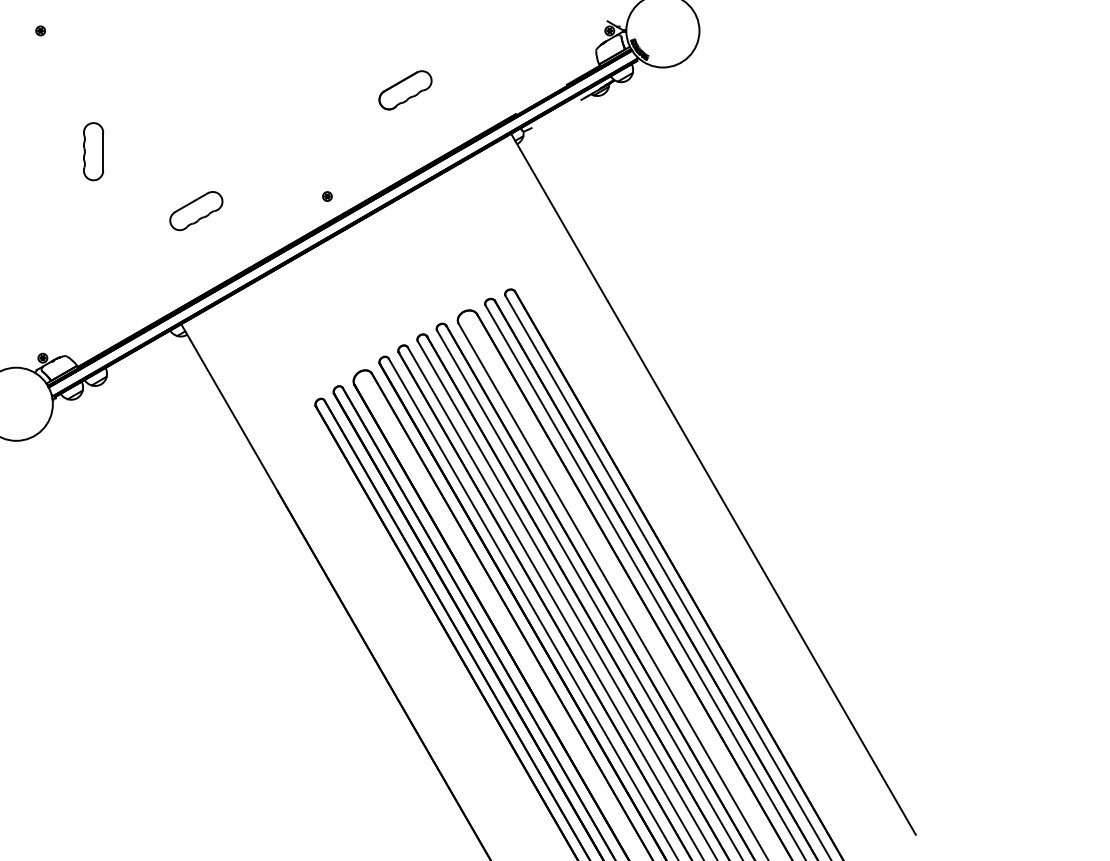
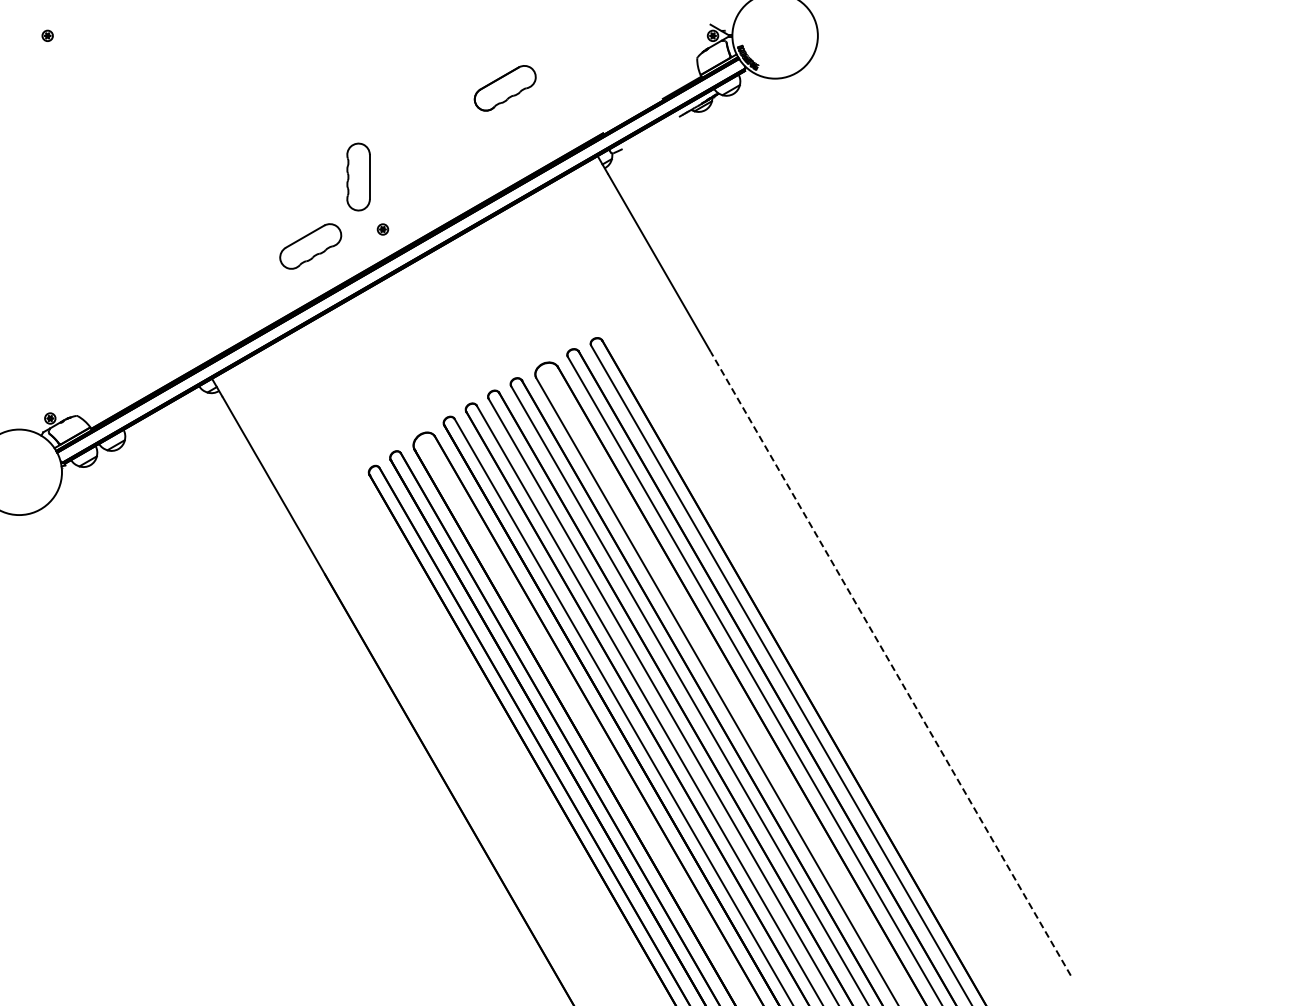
part: (404, 90) -> (504, 88), moved
part: (93, 151) -> (358, 176), moved
part: (196, 211) -> (310, 246), moved
line: (761, 567) -> (890, 663), solid -> dashed

